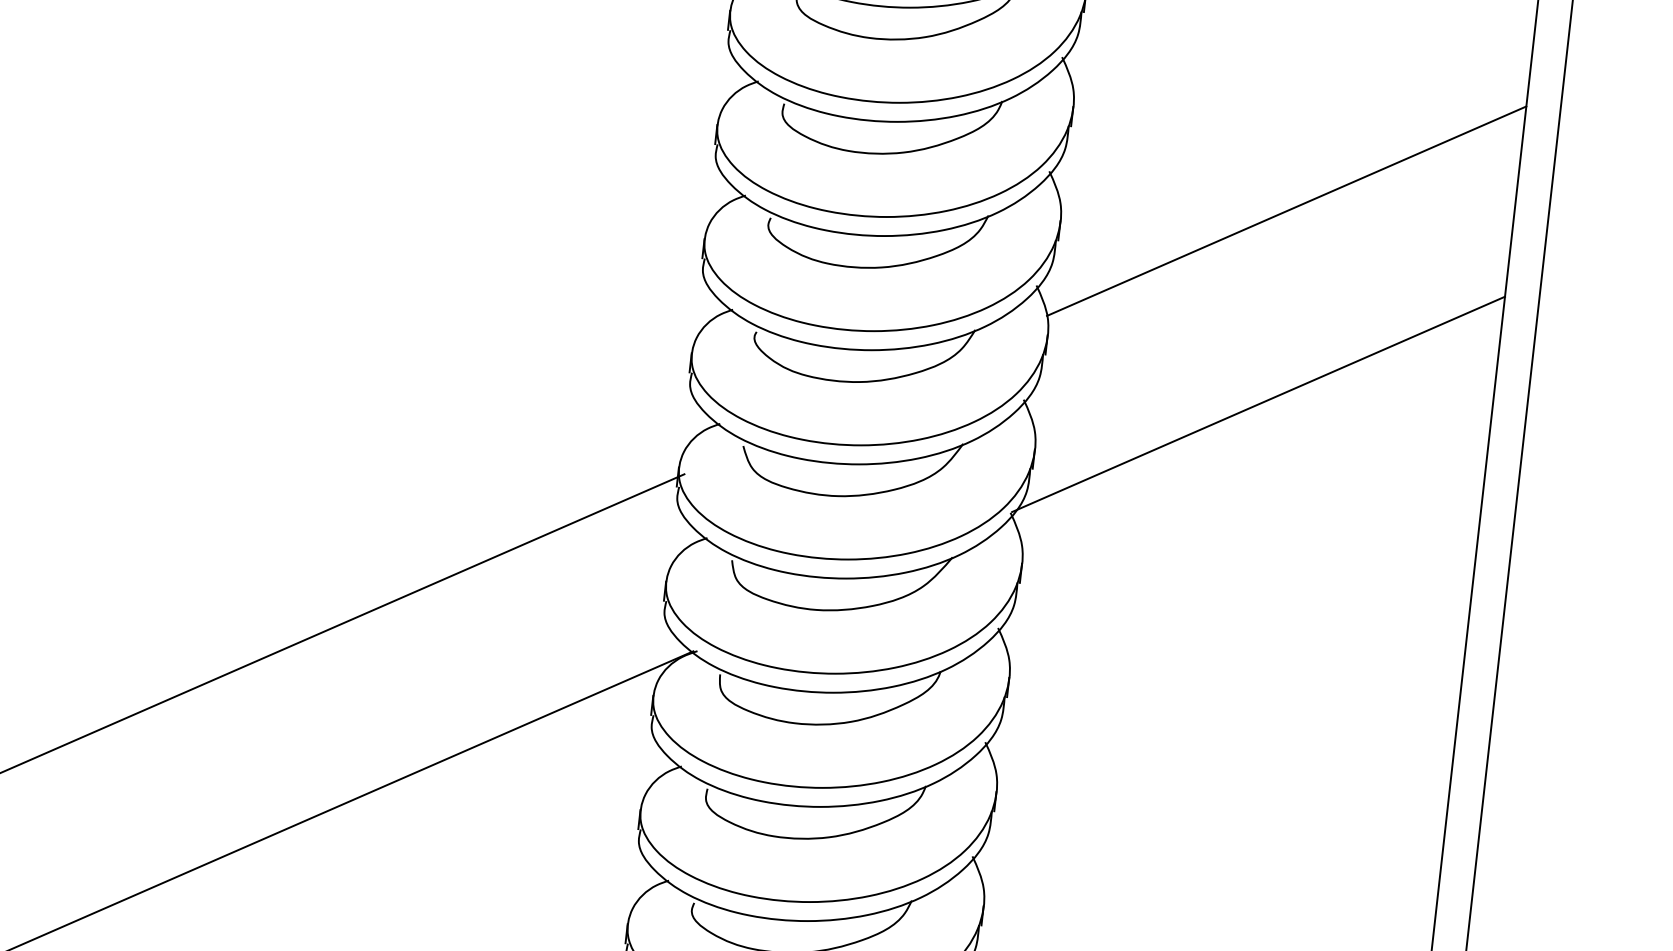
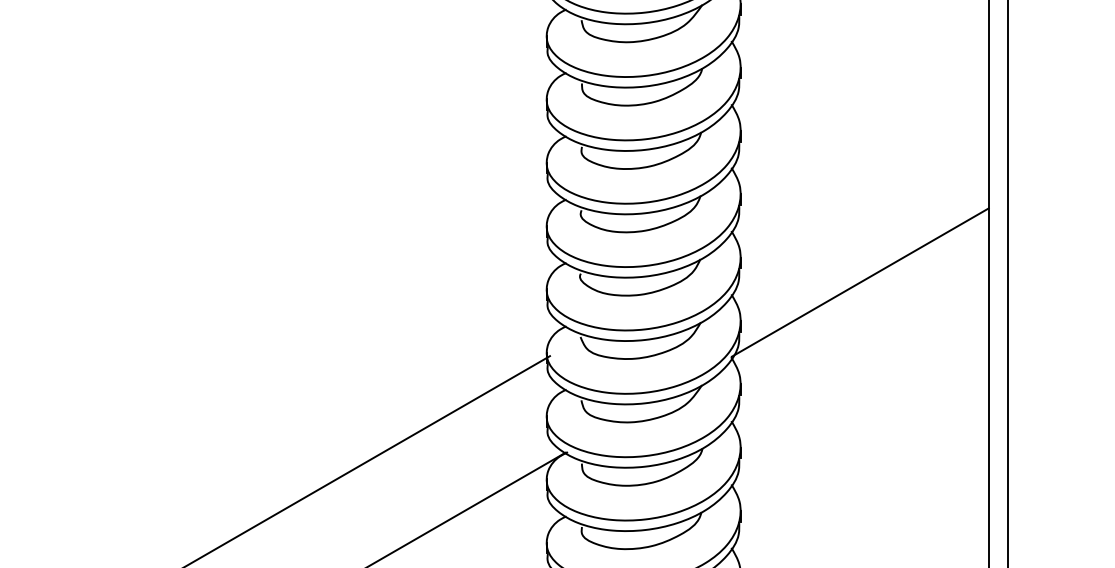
line: (1286, 210) -> (863, 174), removed

